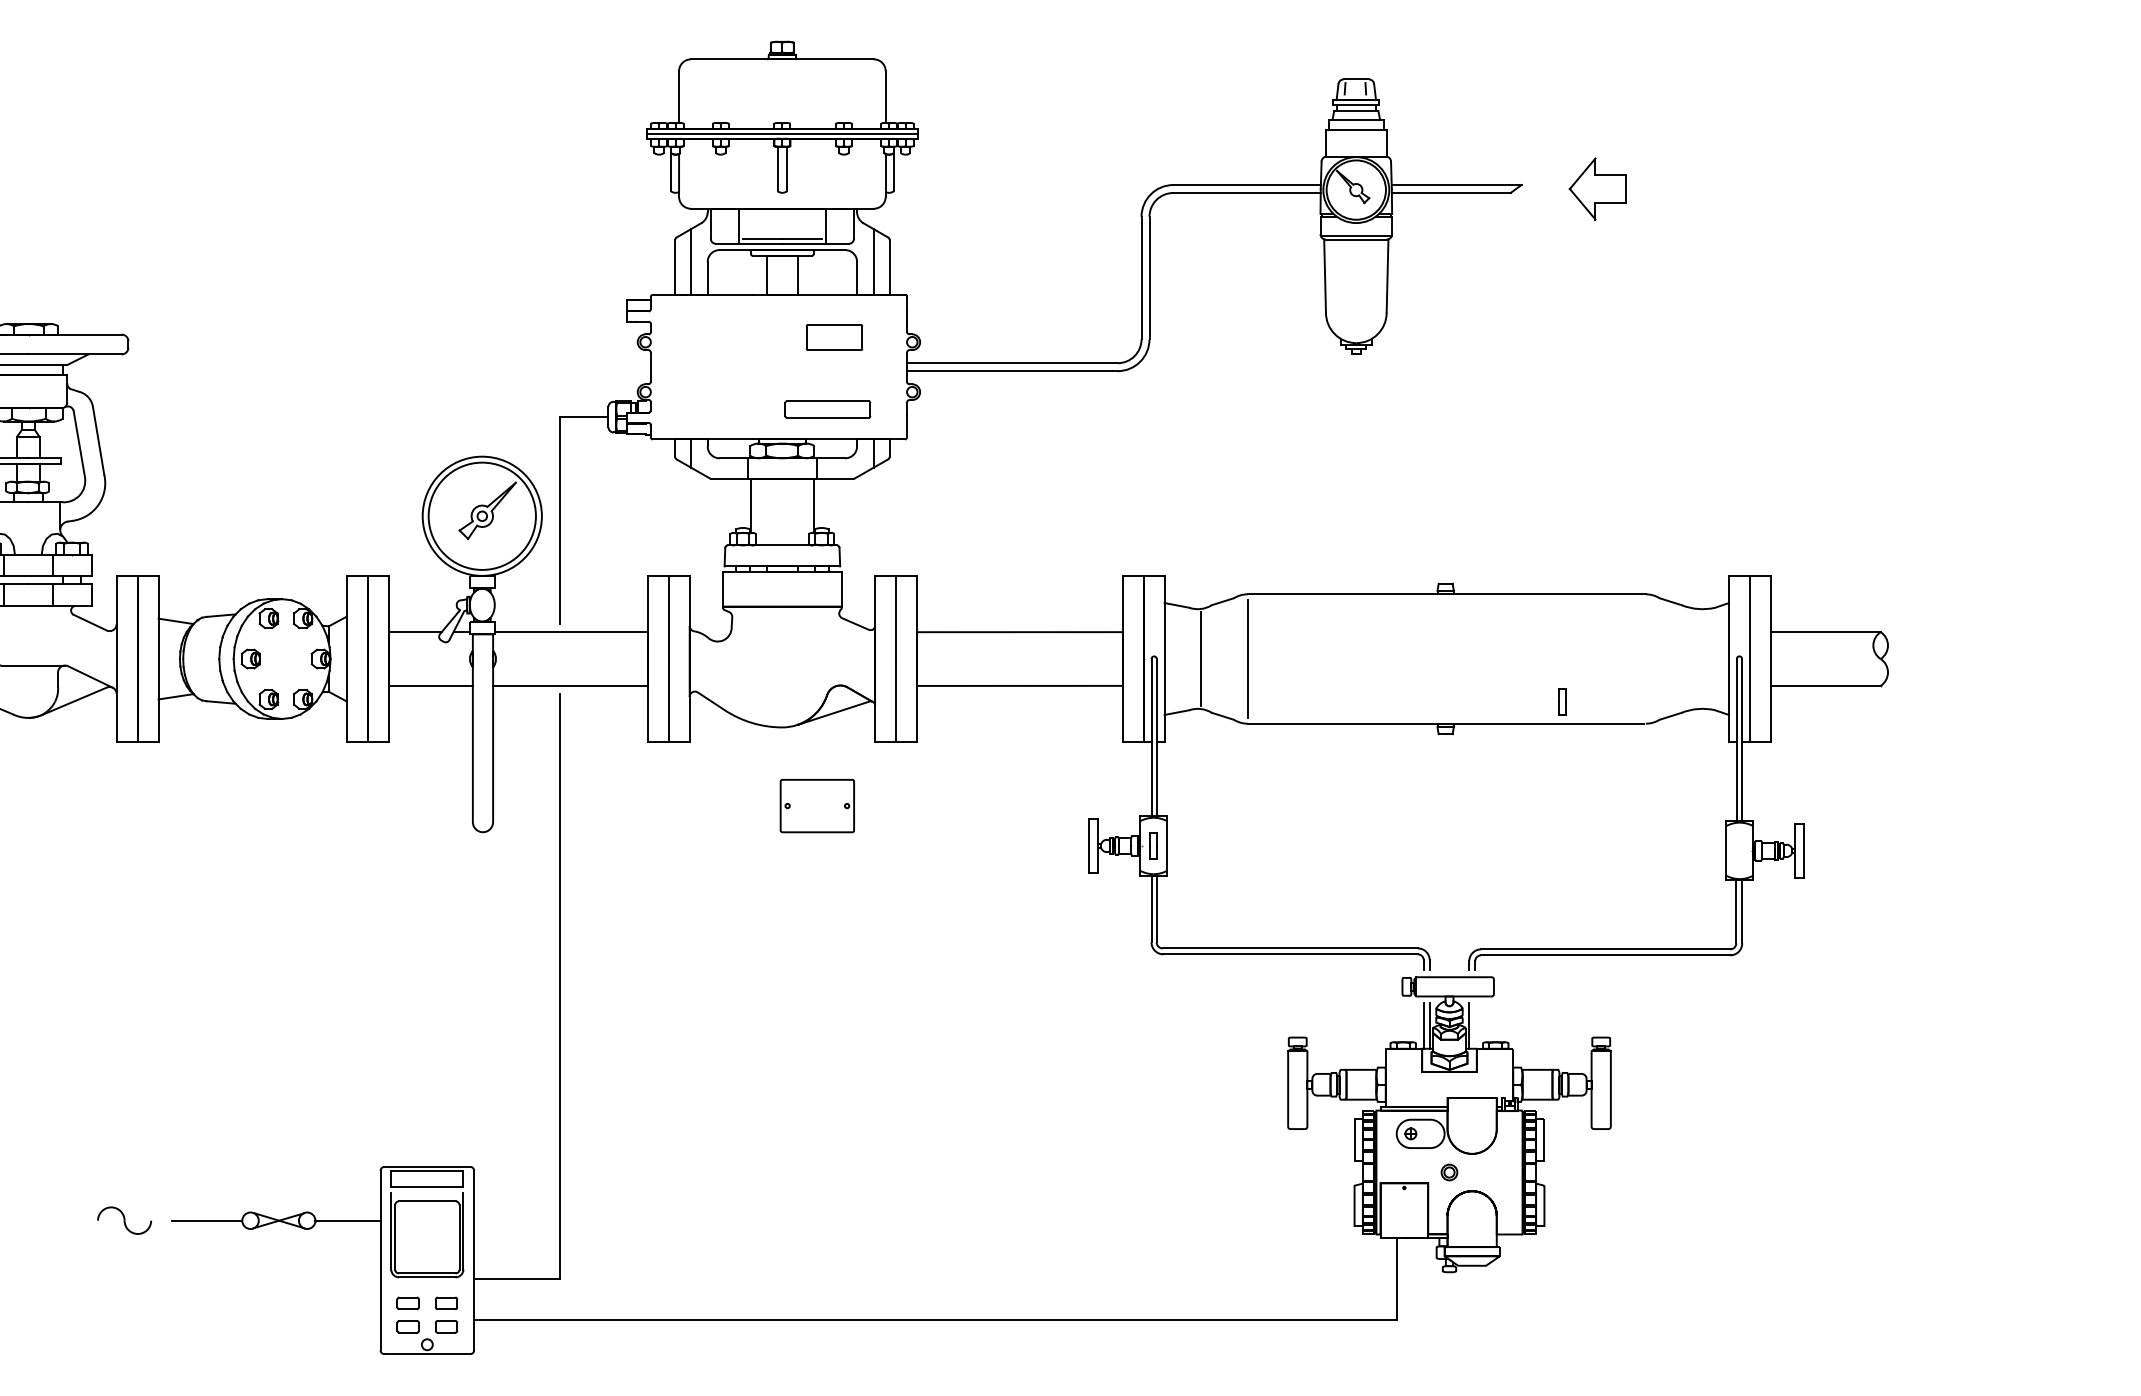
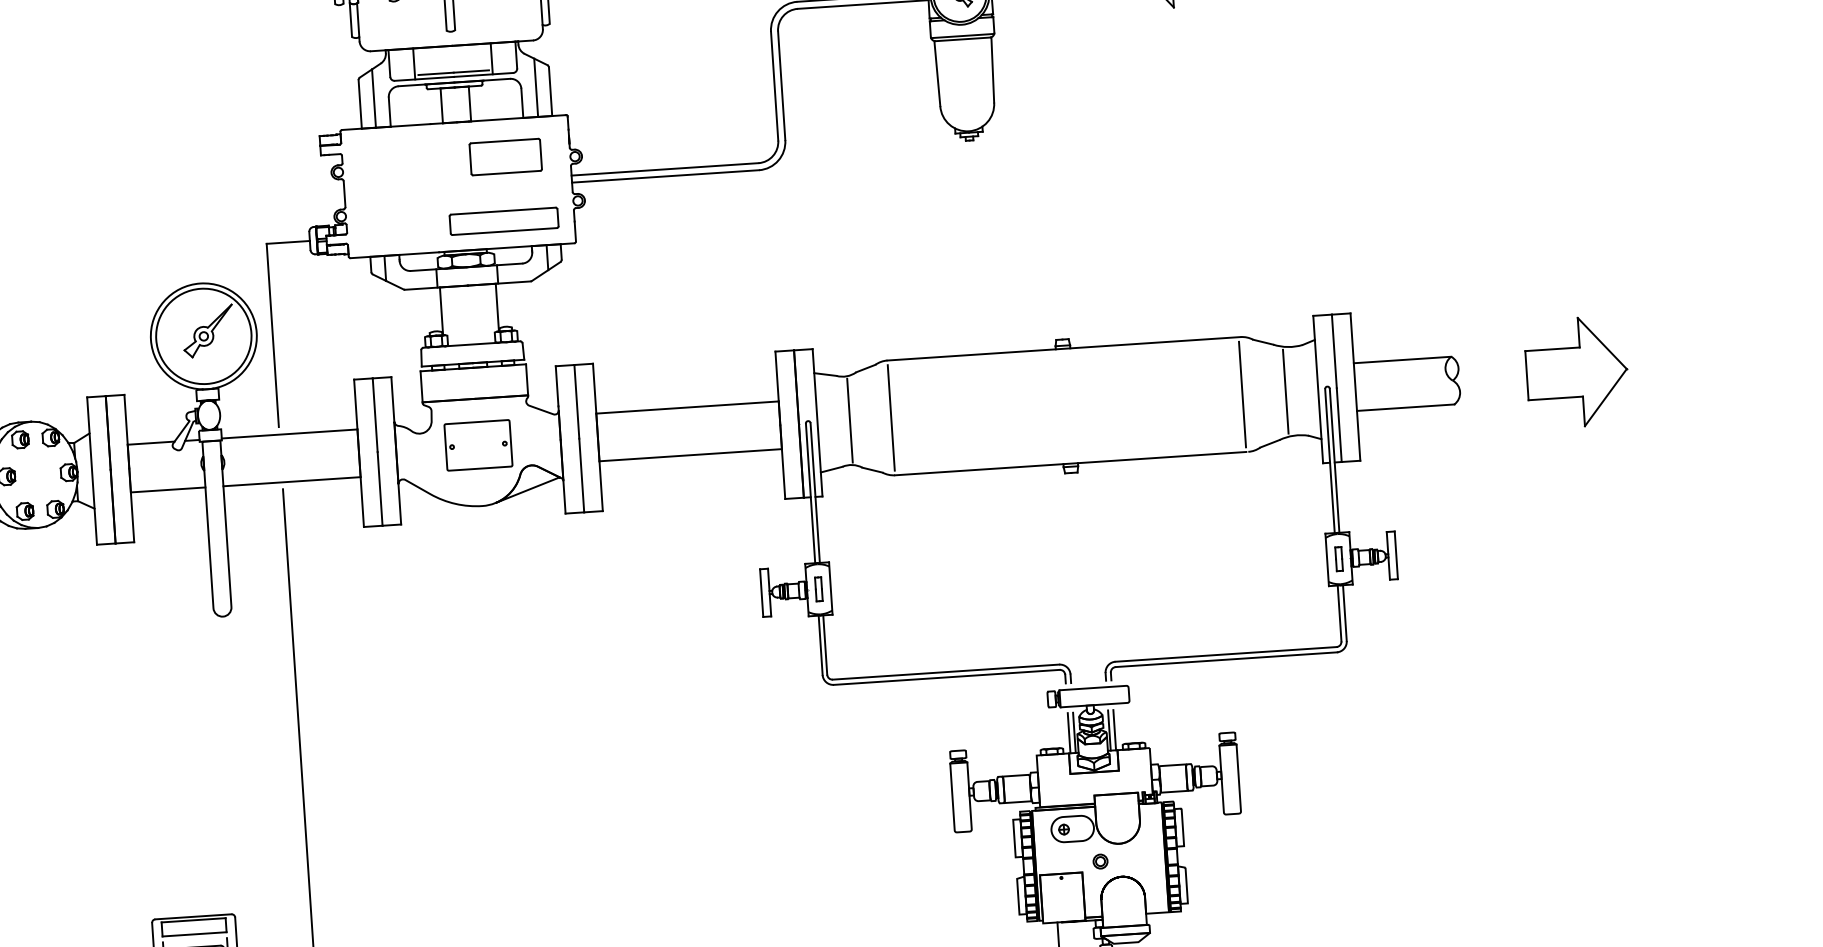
part: (834, 337) -> (505, 157), size x1.43
part: (827, 409) -> (503, 221), size x1.43
line: (1643, 658) -> (1242, 394), added
line: (1692, 658) -> (1285, 391), added
part: (2020, 658) -> (1576, 371), added
part: (1562, 701) -> (1338, 558), moved
part: (816, 805) -> (477, 444), moved
line: (1475, 1025) -> (1114, 729), added

